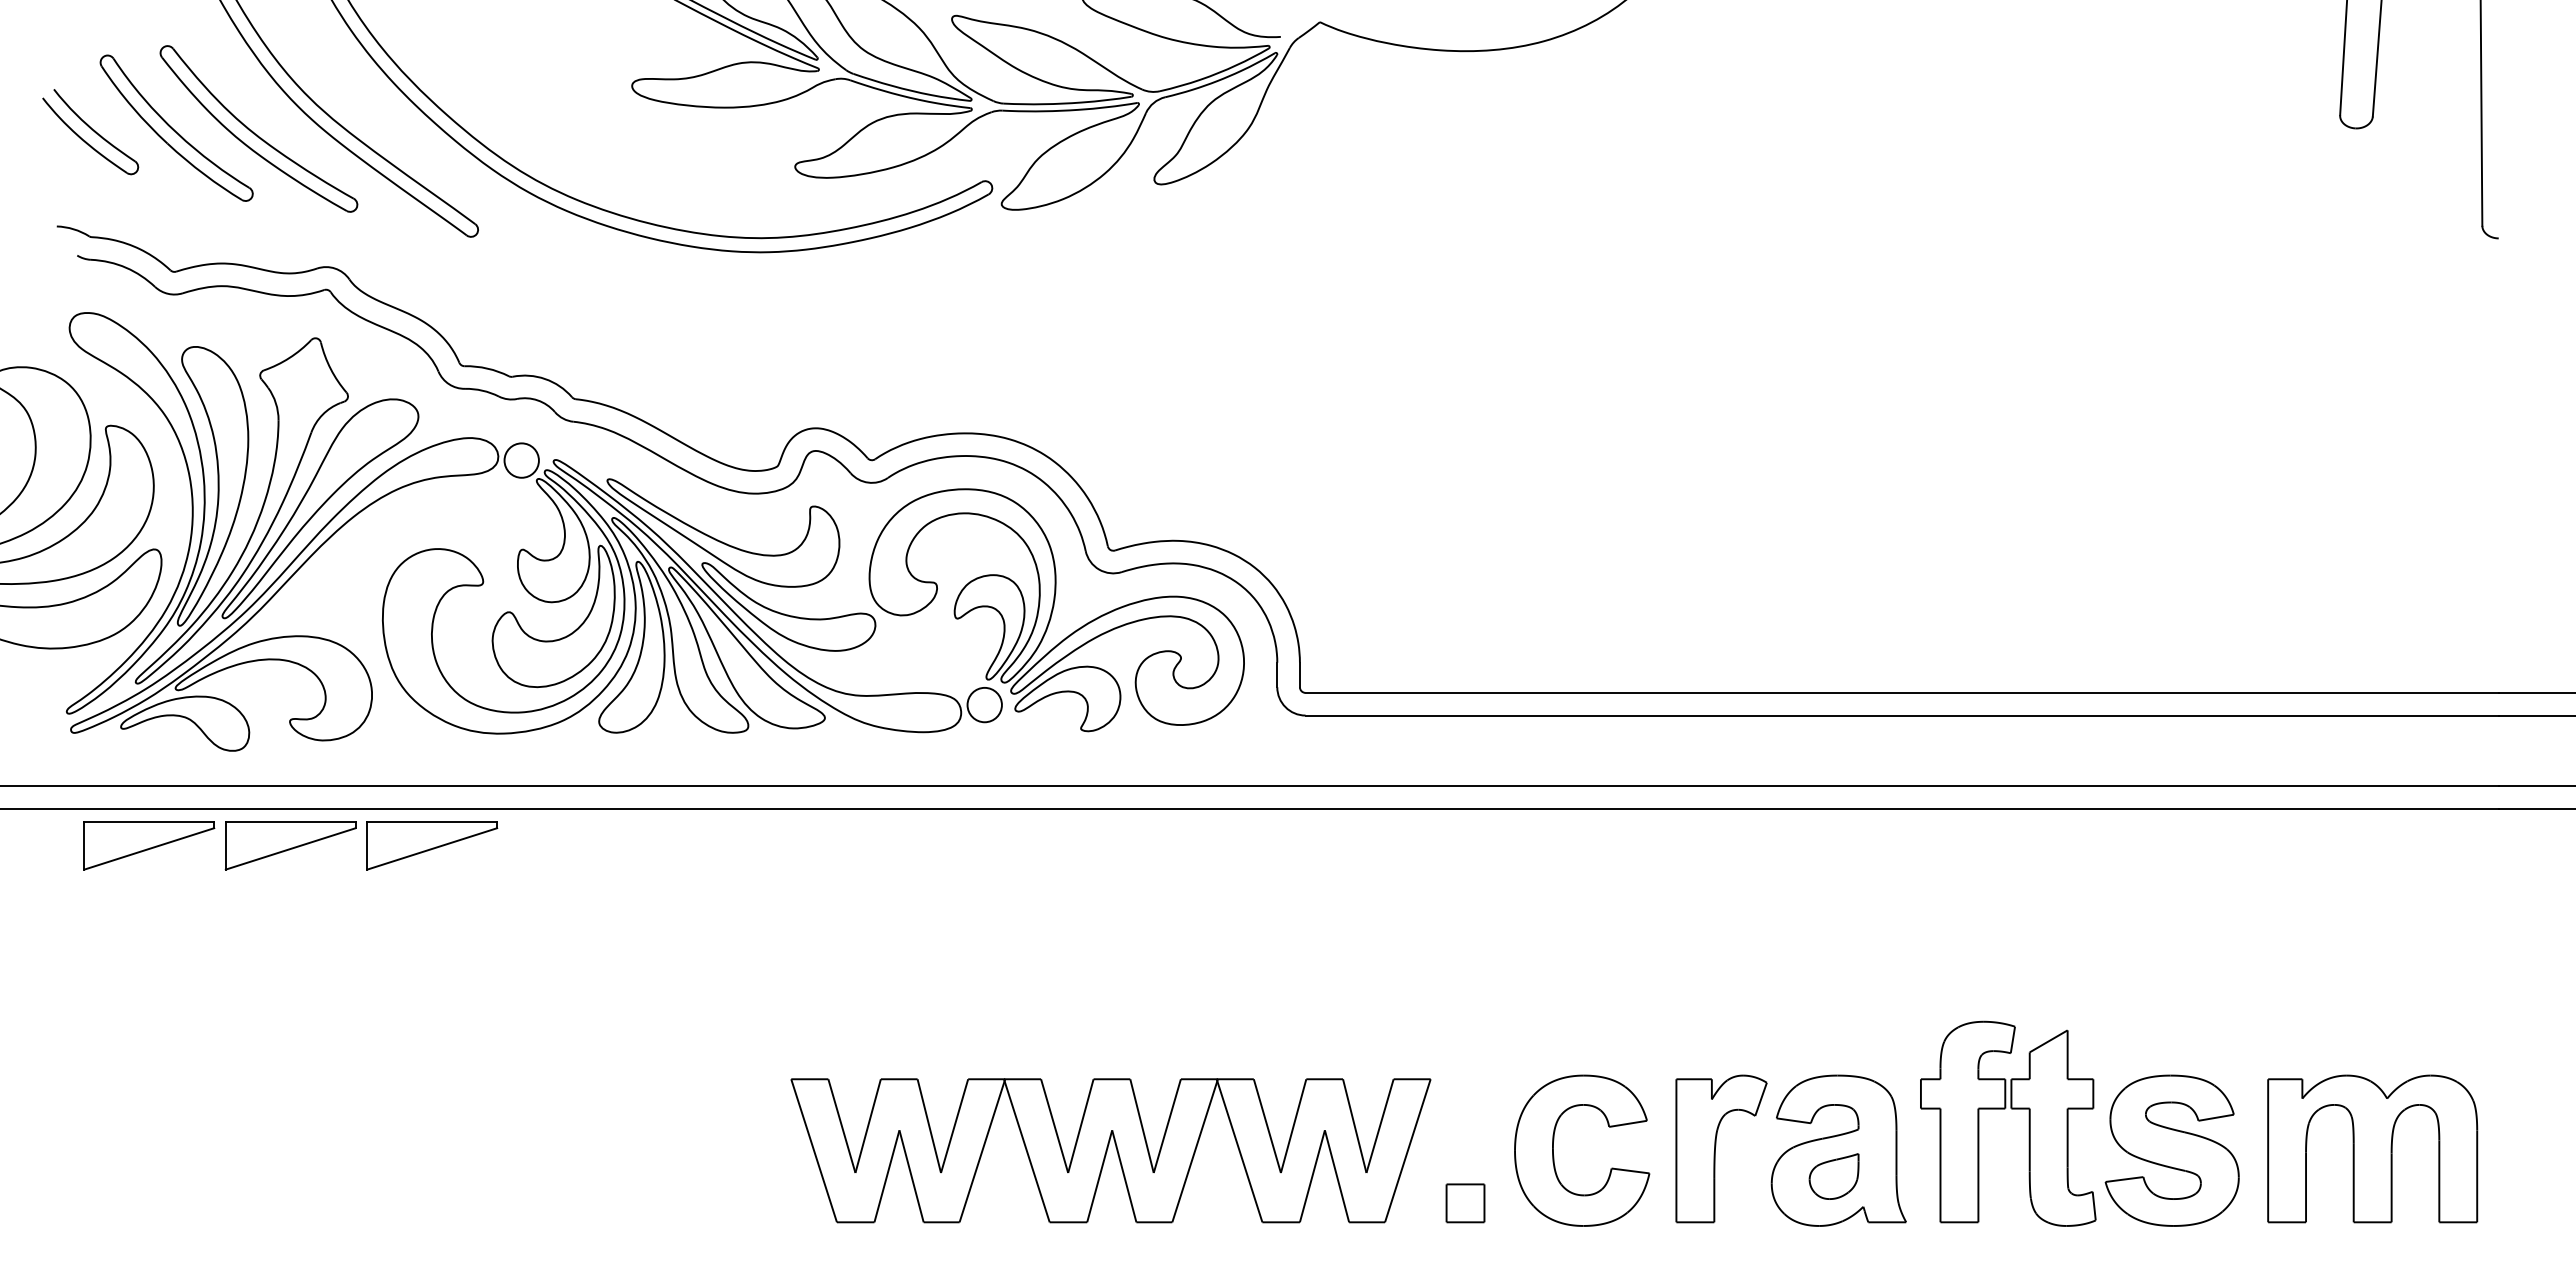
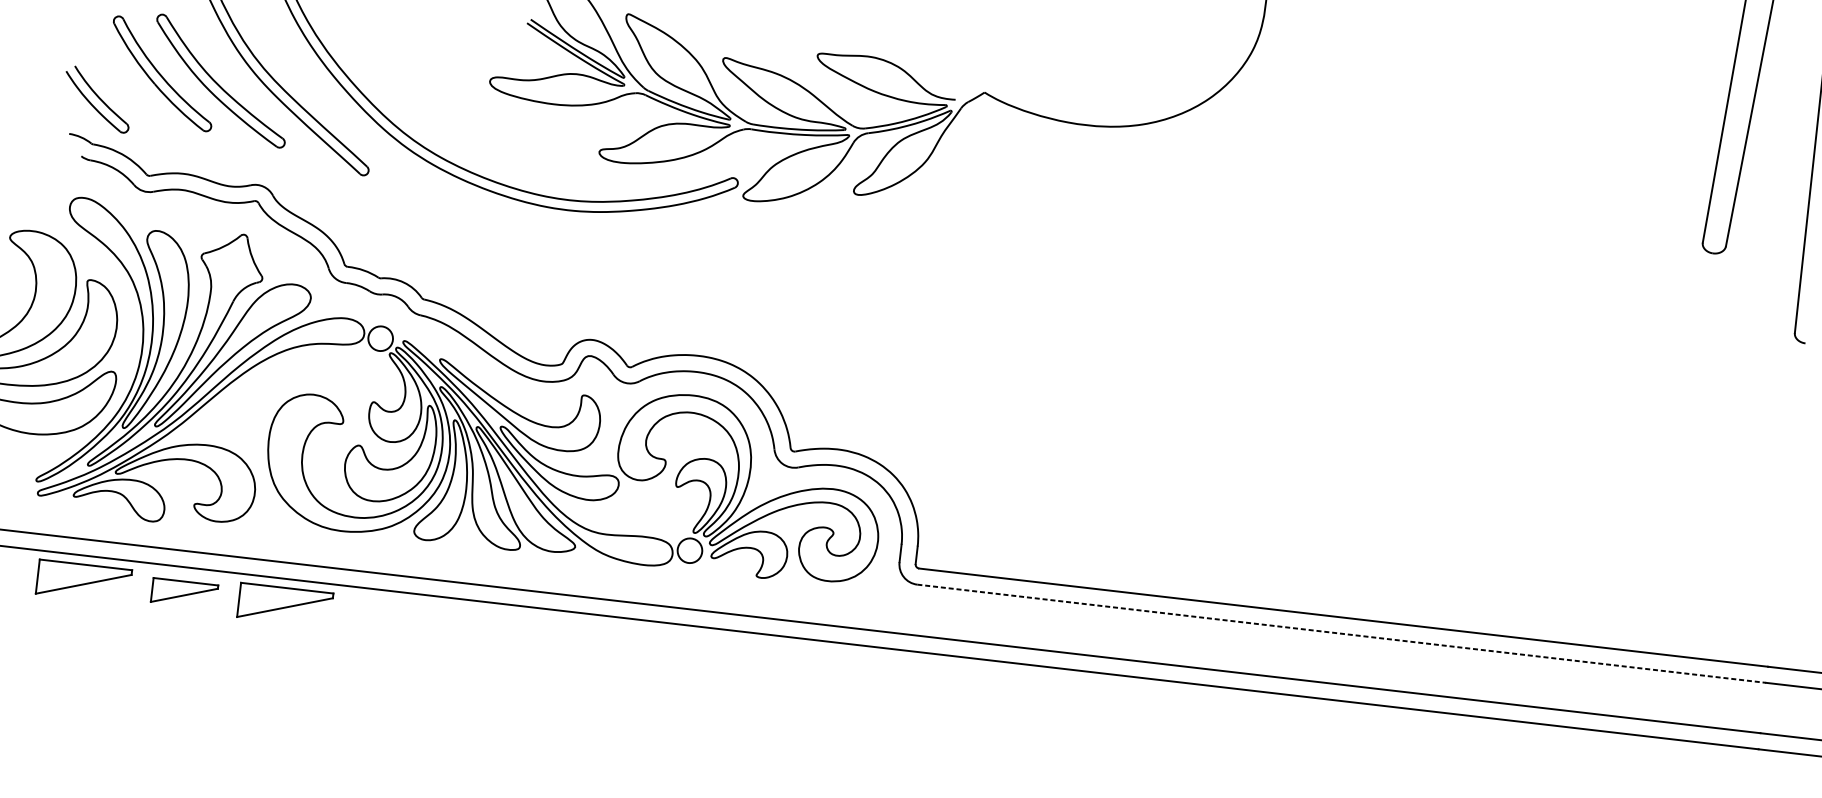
part: (90, 132) -> (97, 99), moved
line: (1902, 715) -> (1342, 633), solid -> dashed
part: (290, 845) -> (184, 593), size x0.7

